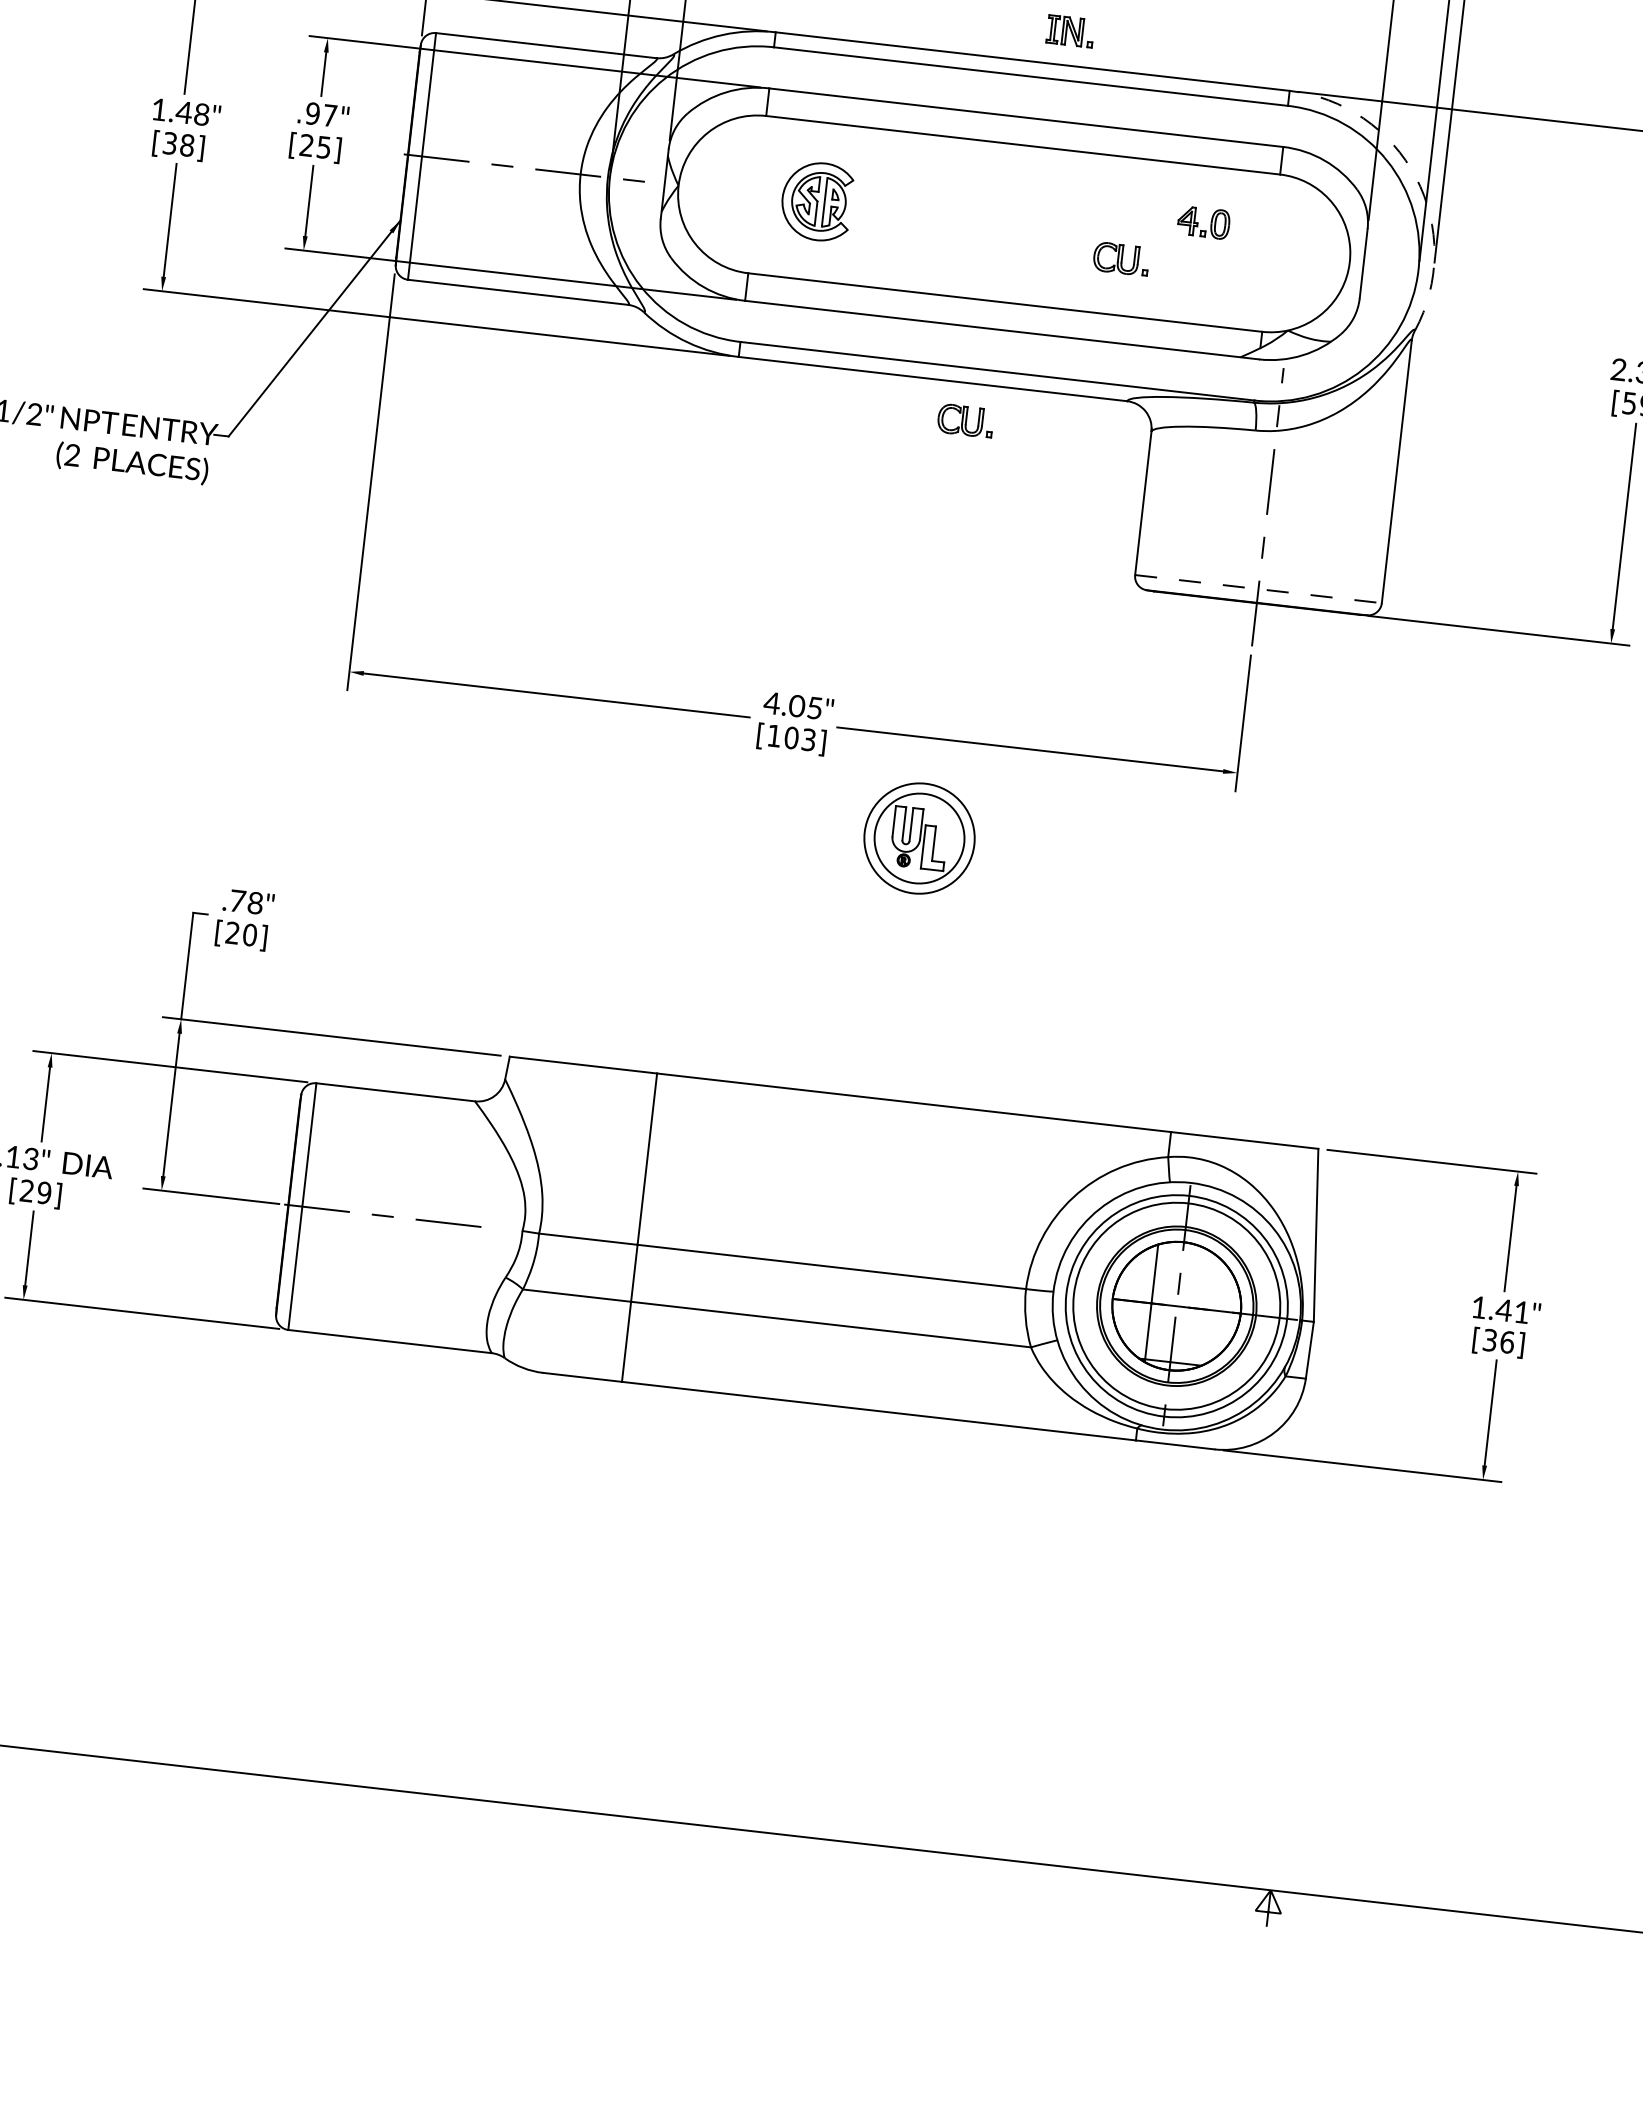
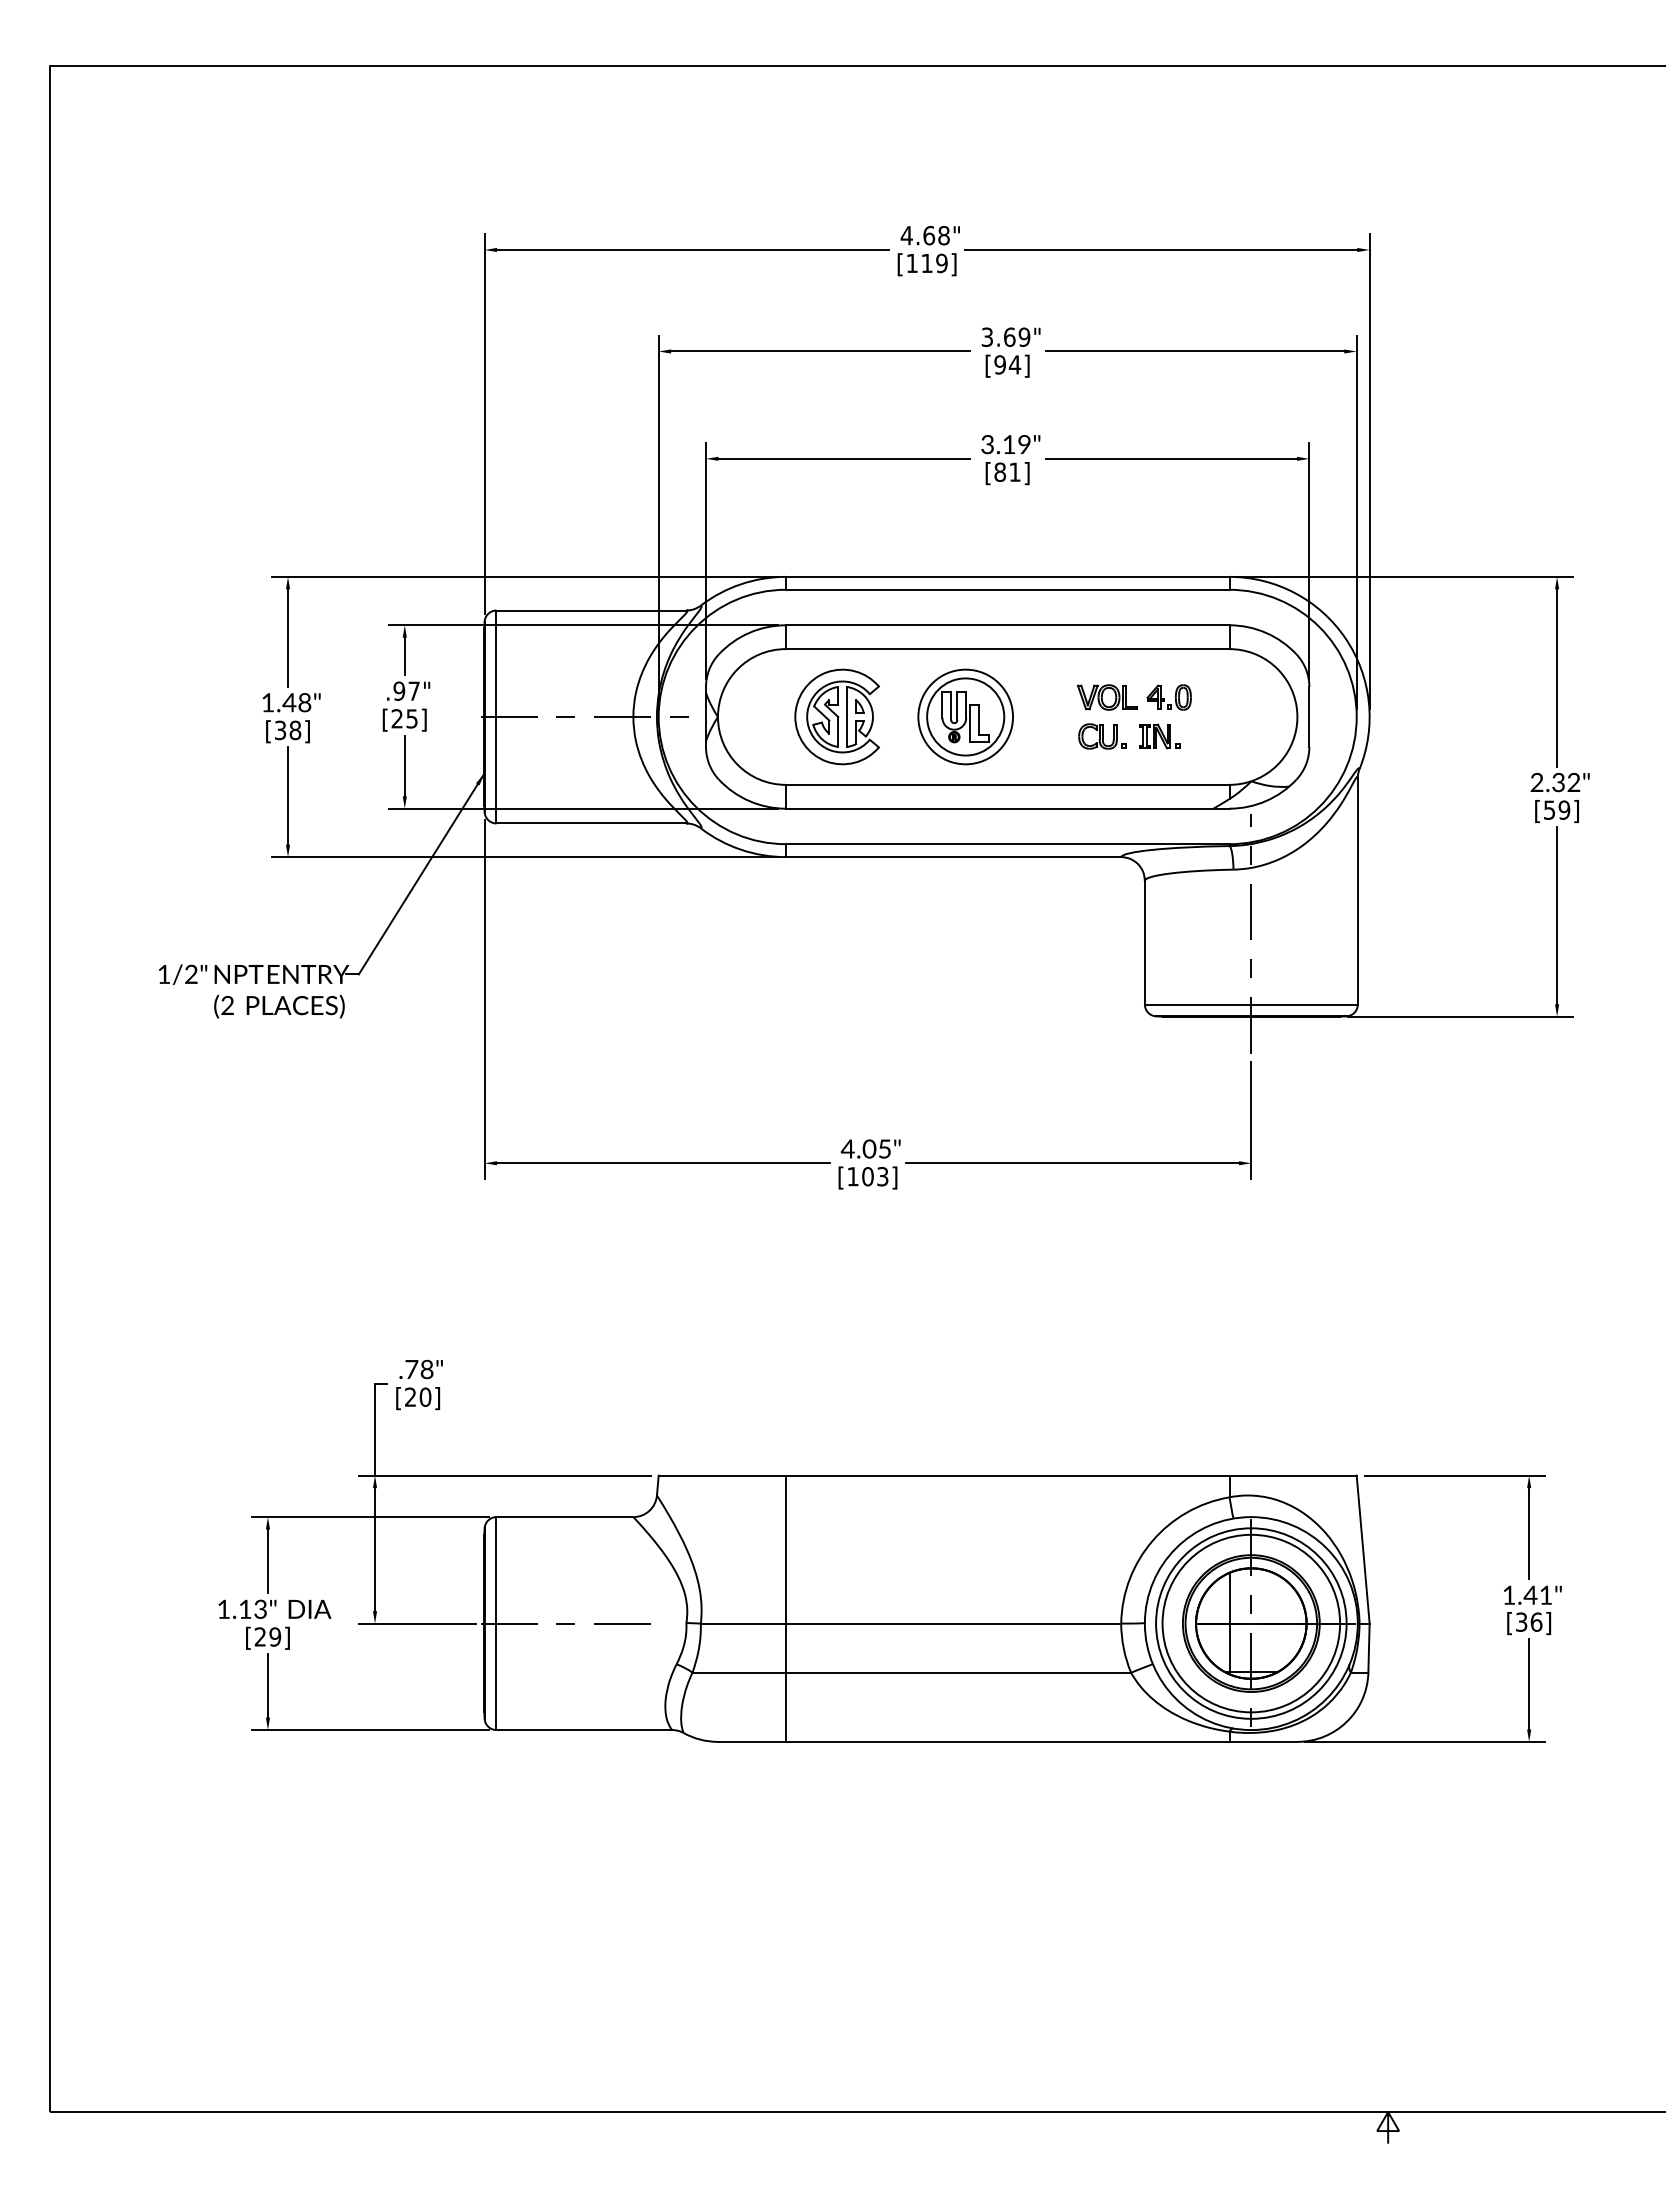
part: (1069, 31) -> (1159, 736), moved
arc: (1415, 177) -> (1345, 638), dashed -> solid
part: (815, 200) -> (836, 716), size x1.43
part: (1132, 214) -> (1107, 697), added
part: (965, 420) -> (985, 889), removed
line: (1258, 589) -> (1251, 1004), dashed -> solid
part: (919, 837) -> (965, 716), moved

